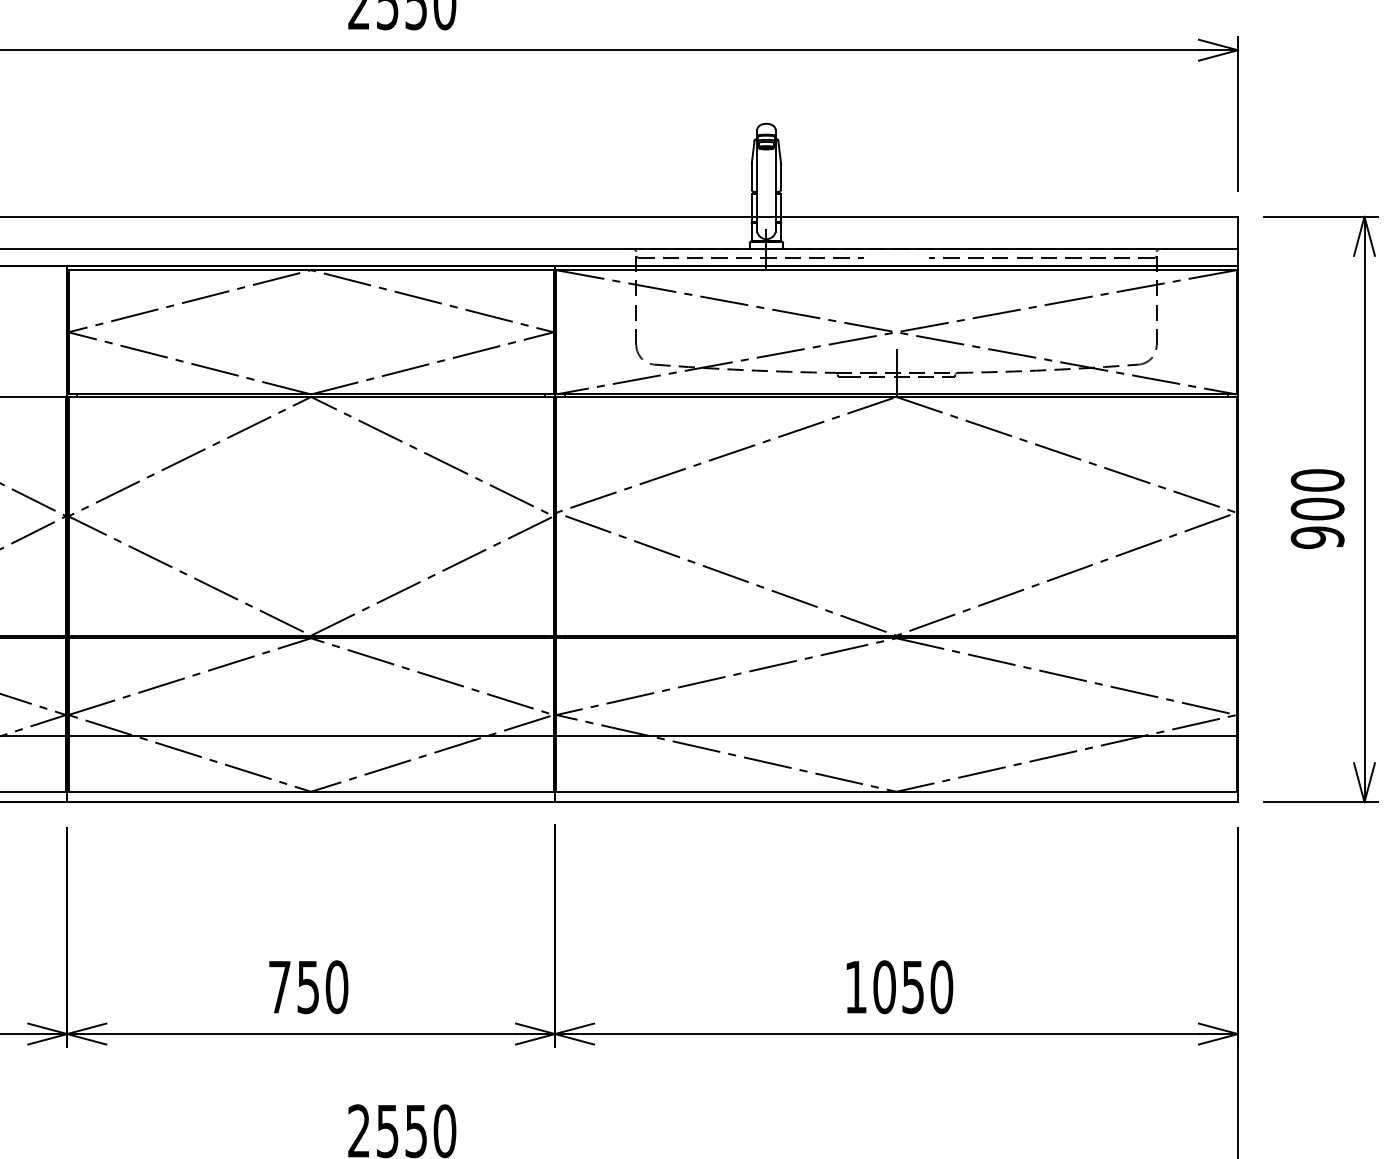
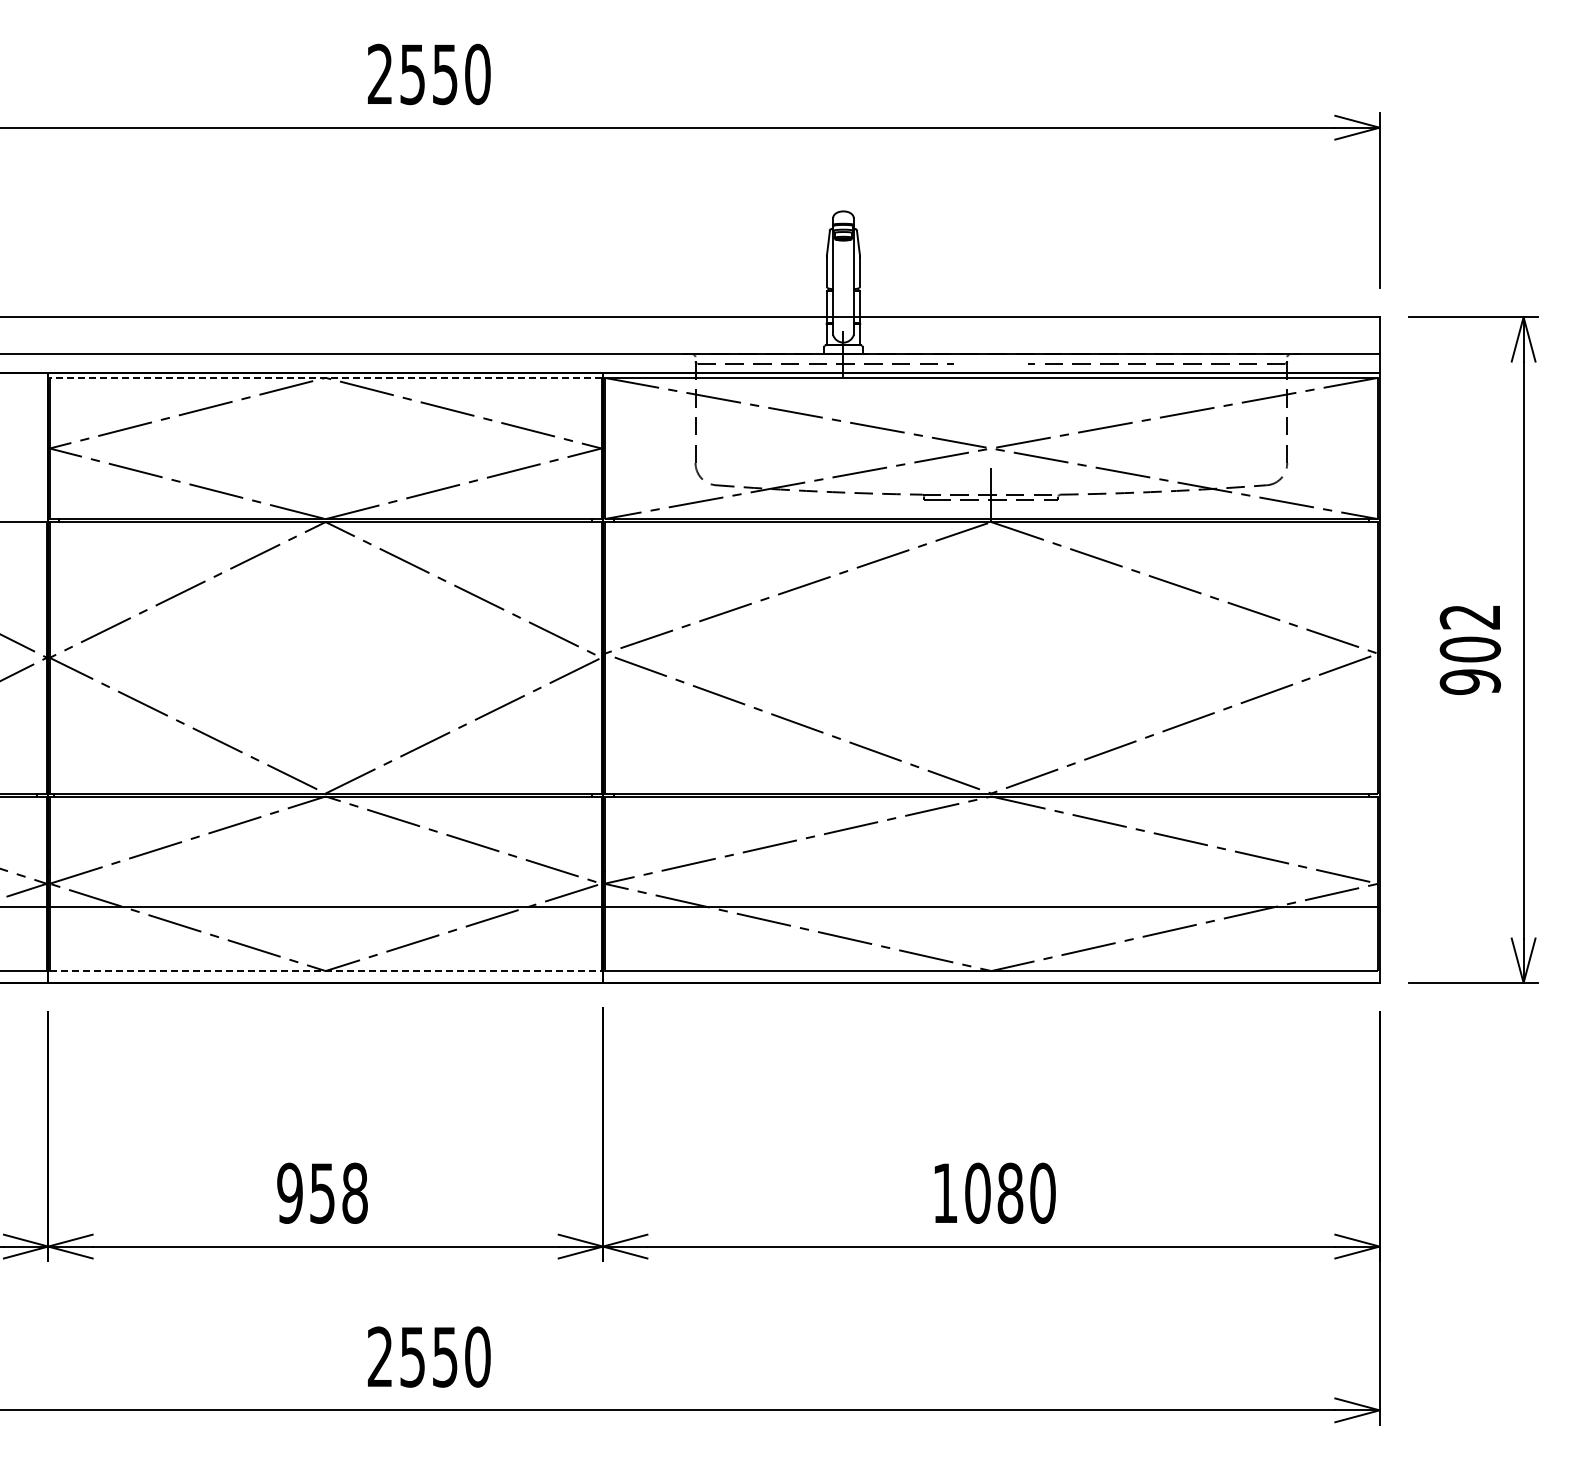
line: (310, 269) -> (325, 377), solid -> dashed
text: (1316, 480) -> (1469, 616), 900 -> 902
line: (310, 792) -> (325, 971), solid -> dashed
text: (308, 986) -> (322, 1192), 750 -> 958
text: (913, 986) -> (1010, 1192), 1050 -> 1080

